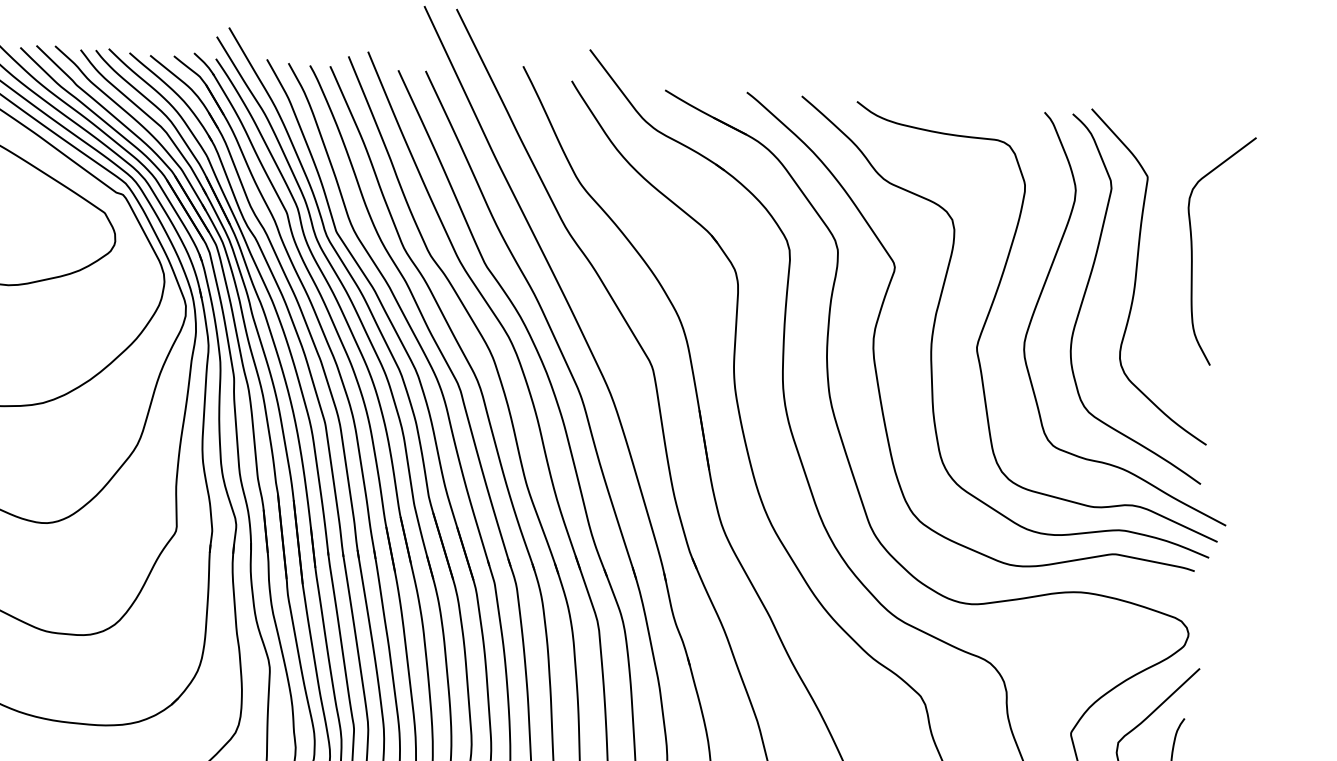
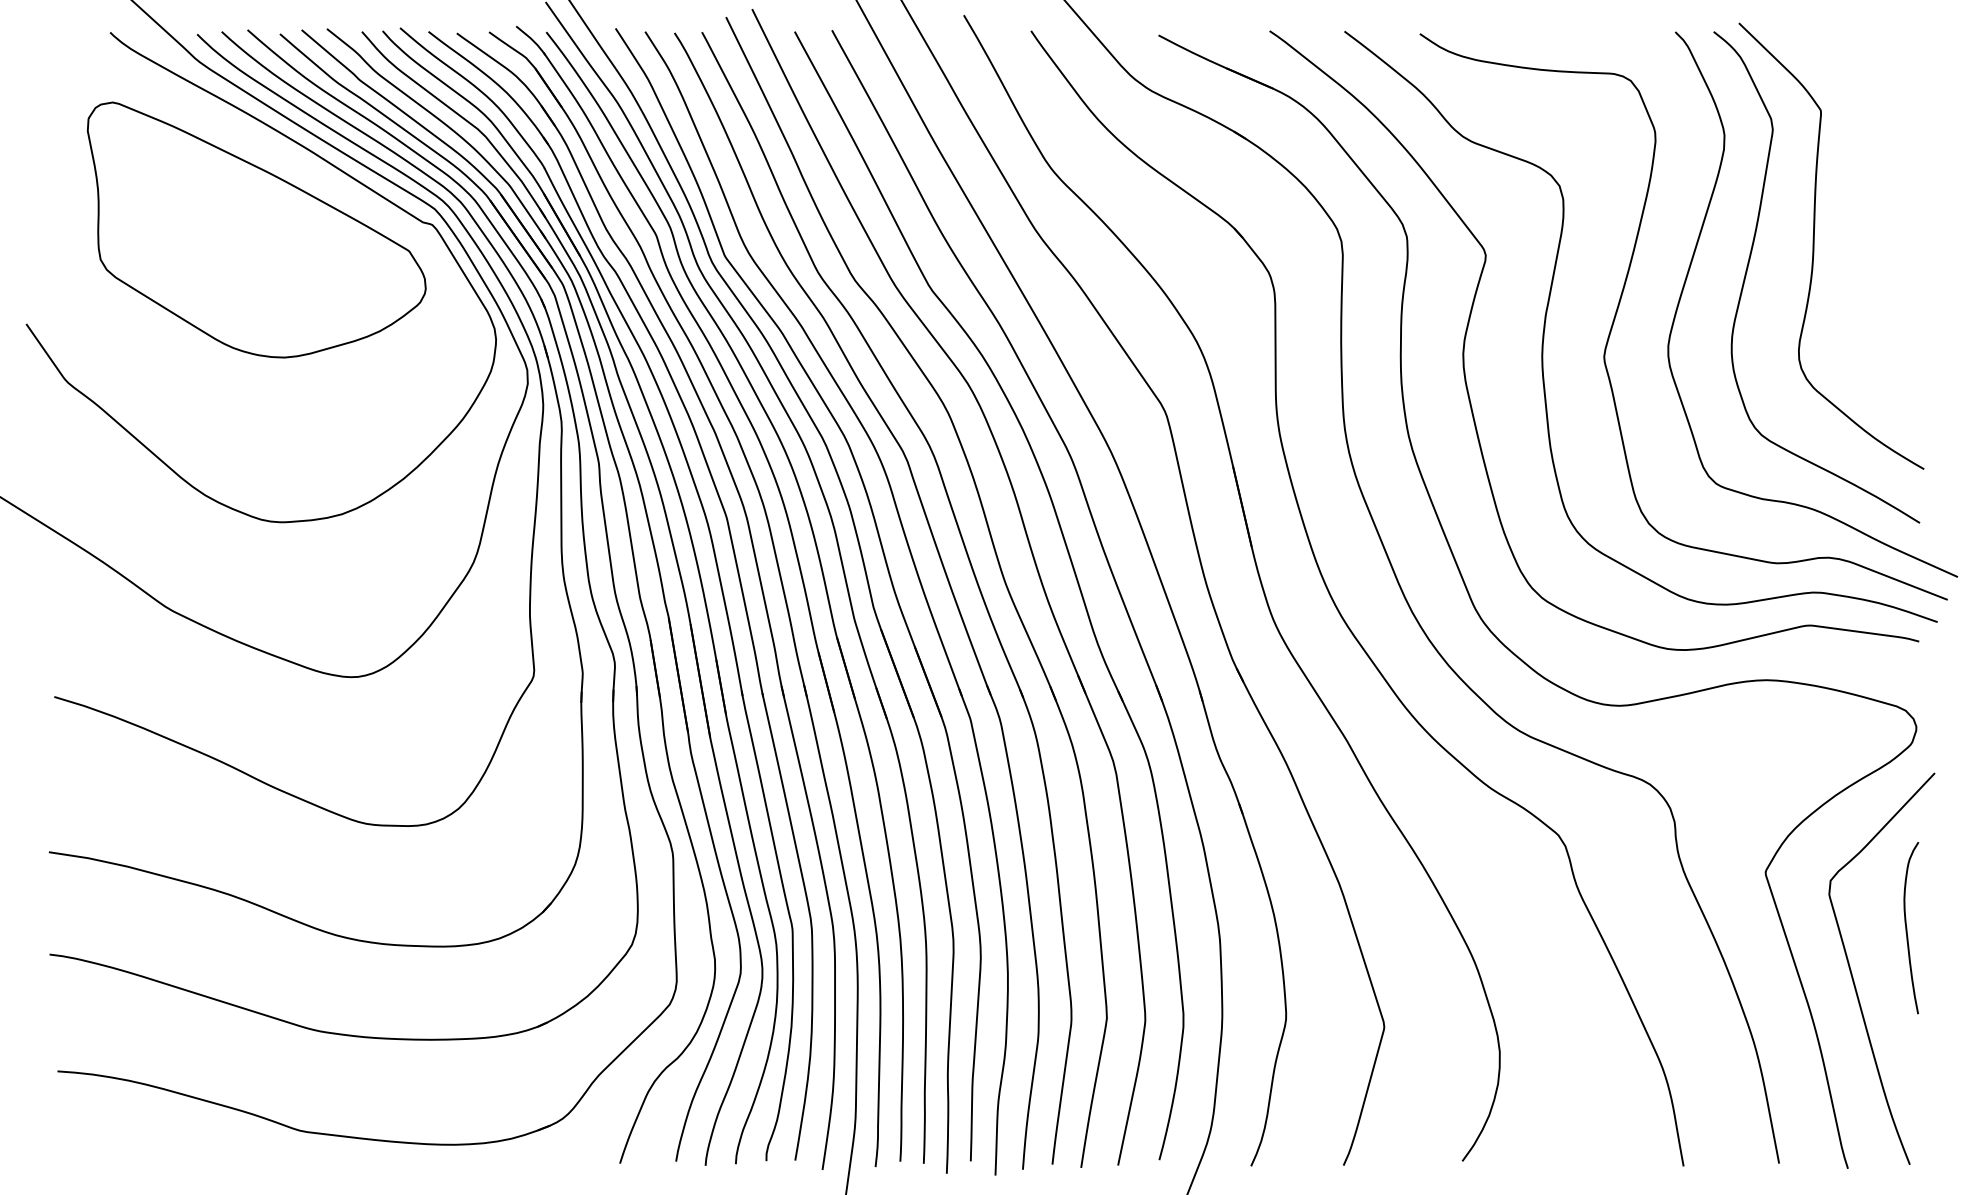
curve: (1192, 251) -> (1888, 207), removed

